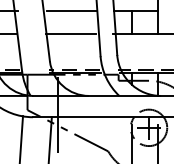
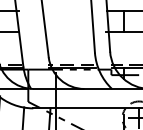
line: (71, 10) -> (68, 11), removed
line: (70, 33) -> (67, 32), removed

